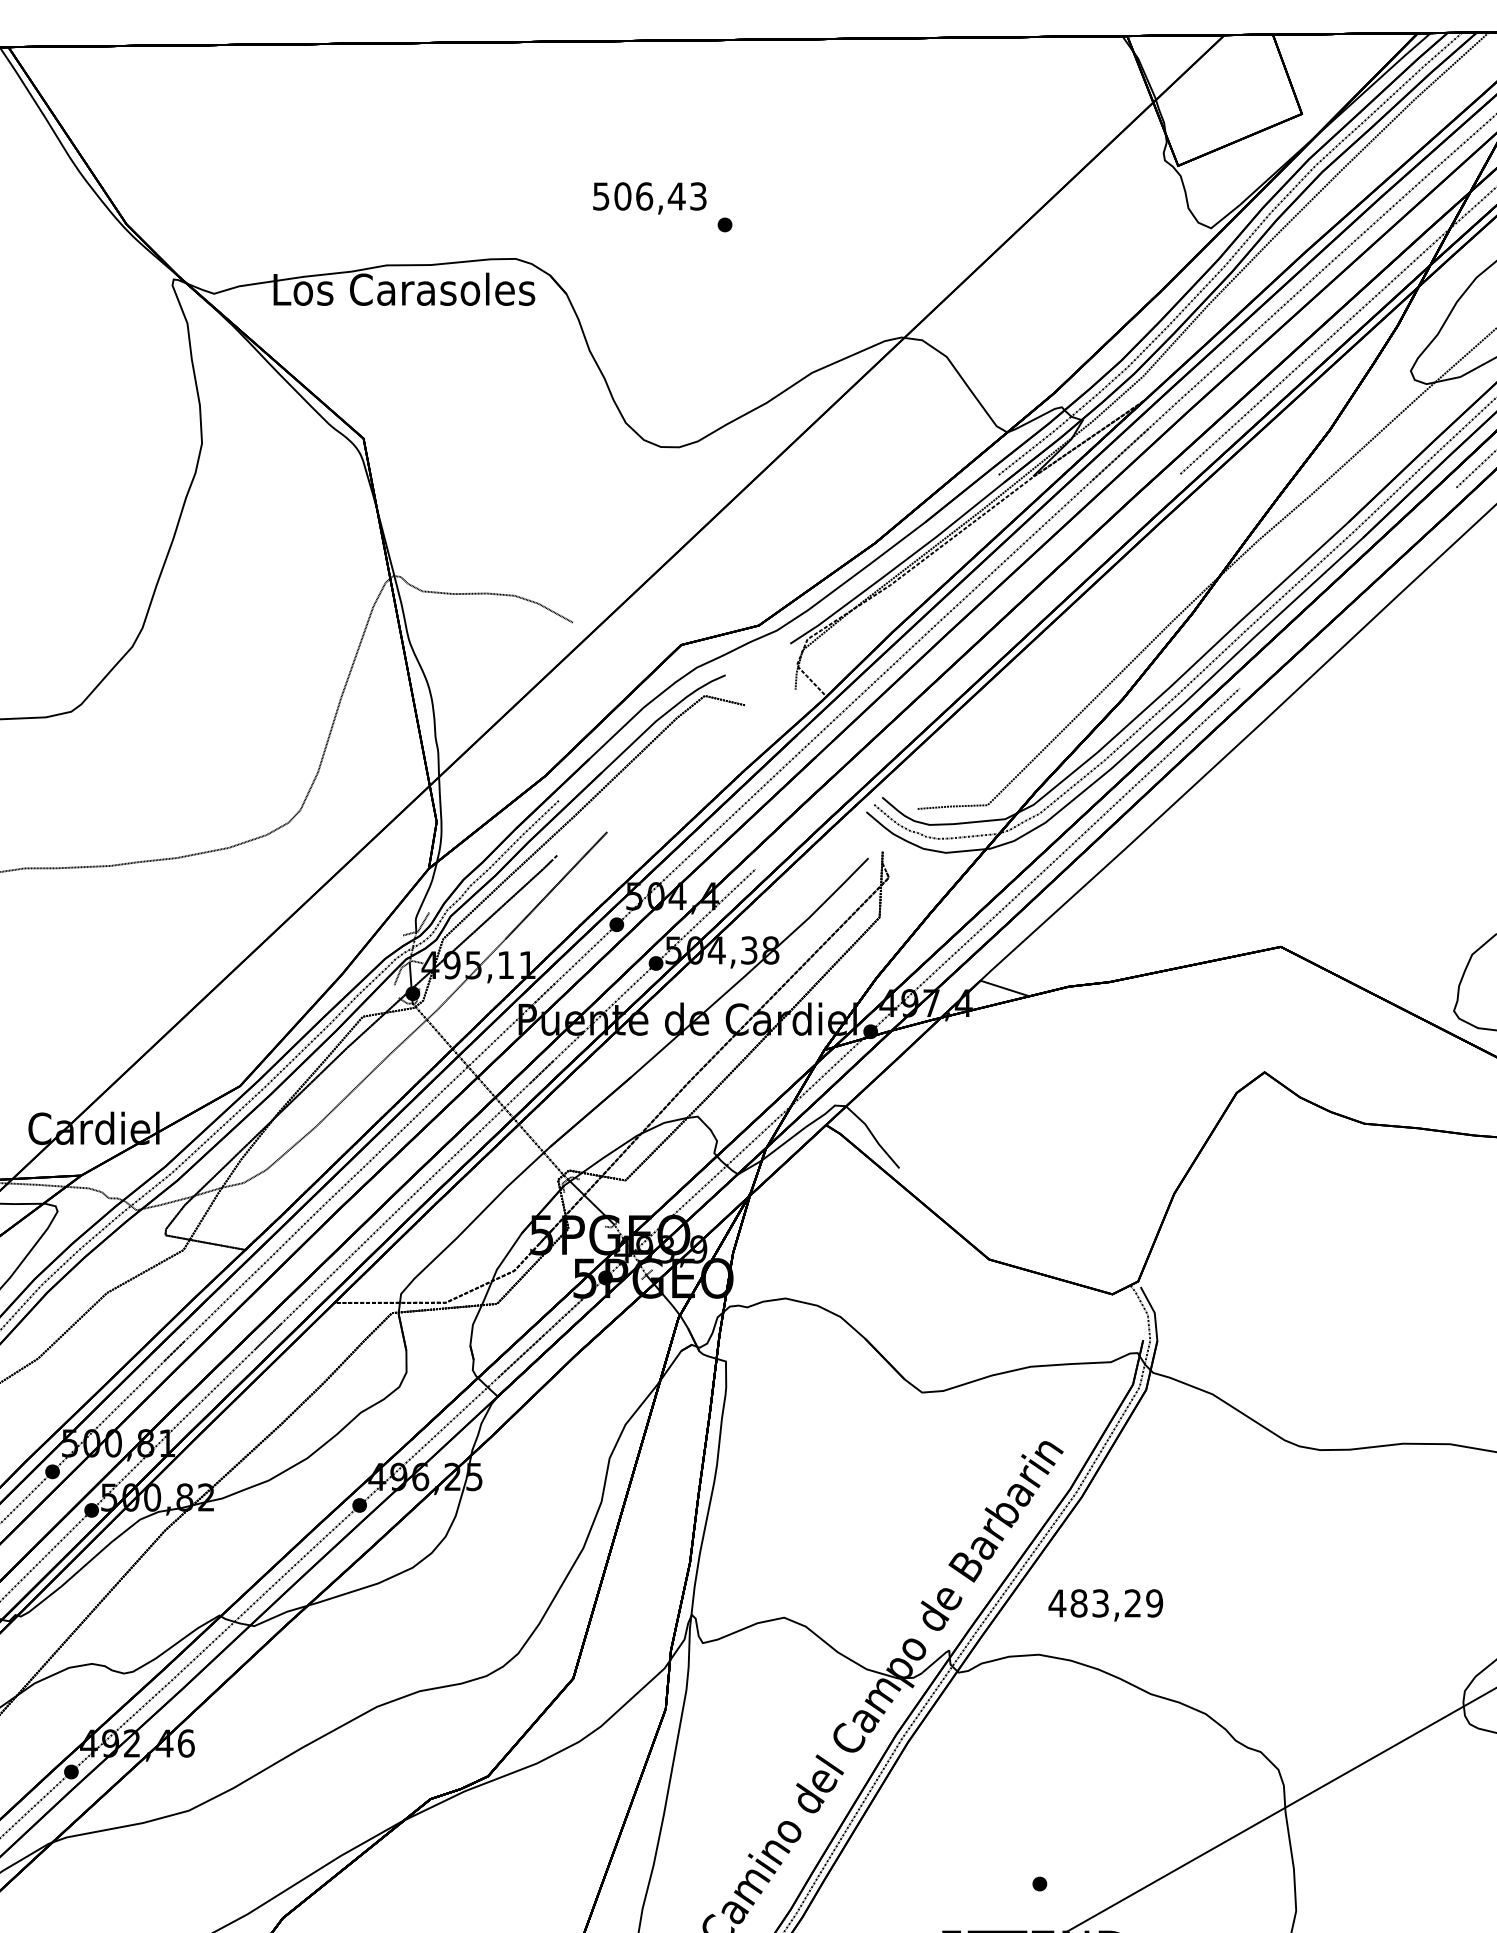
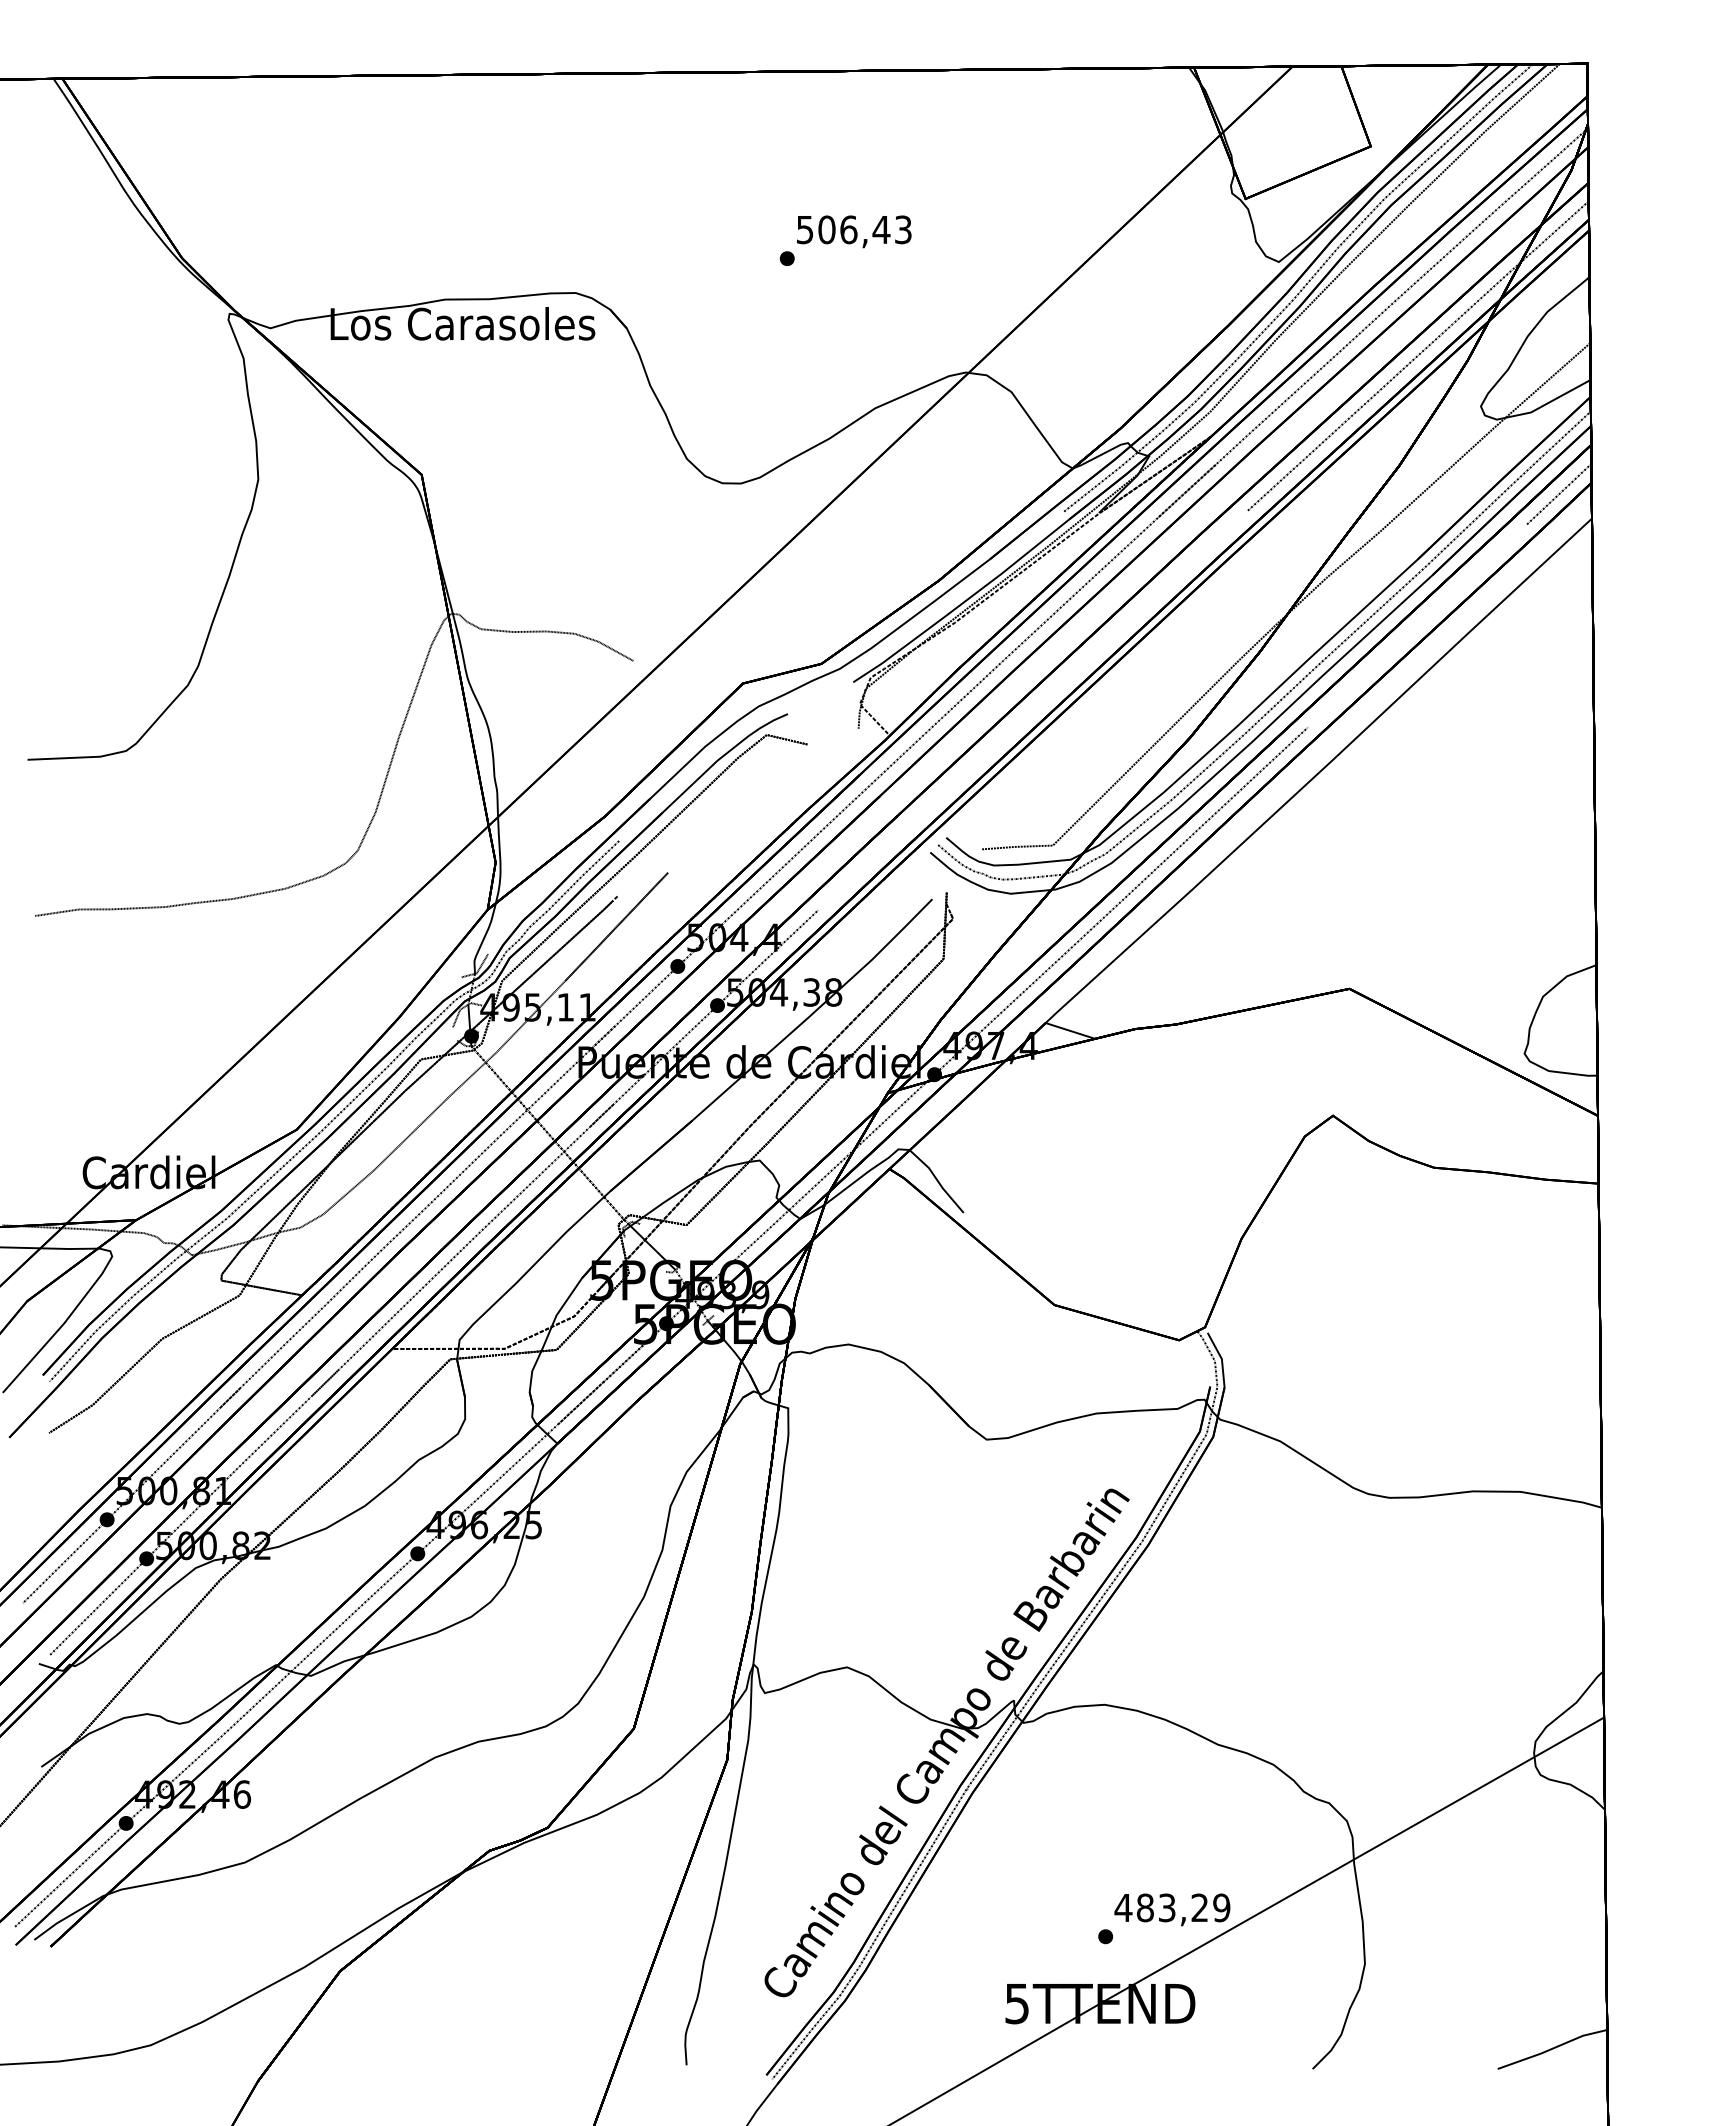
text: (650, 198) -> (854, 231), moved
text: (1105, 1605) -> (1172, 1909), moved

